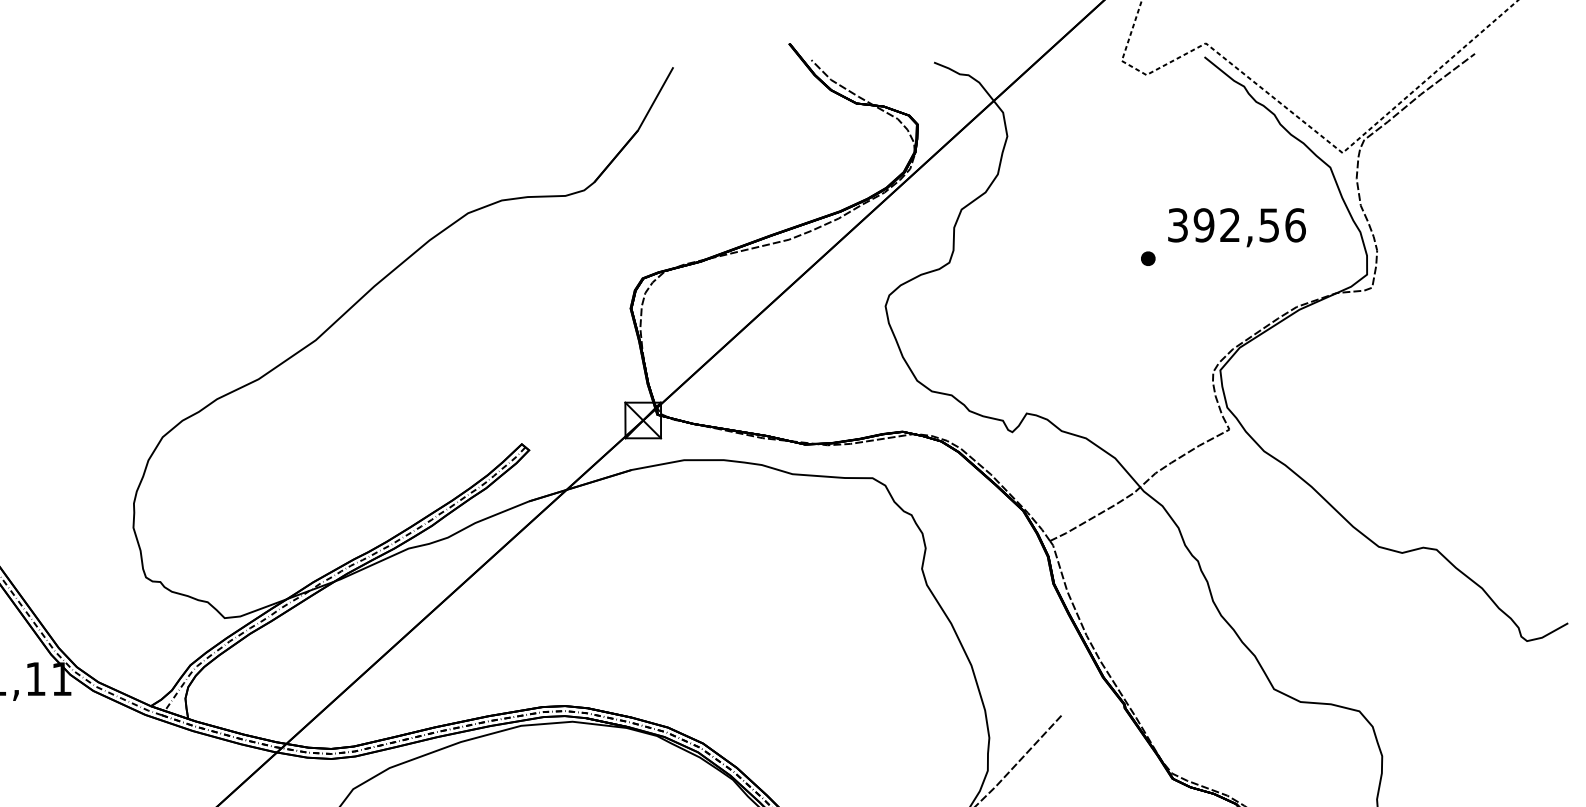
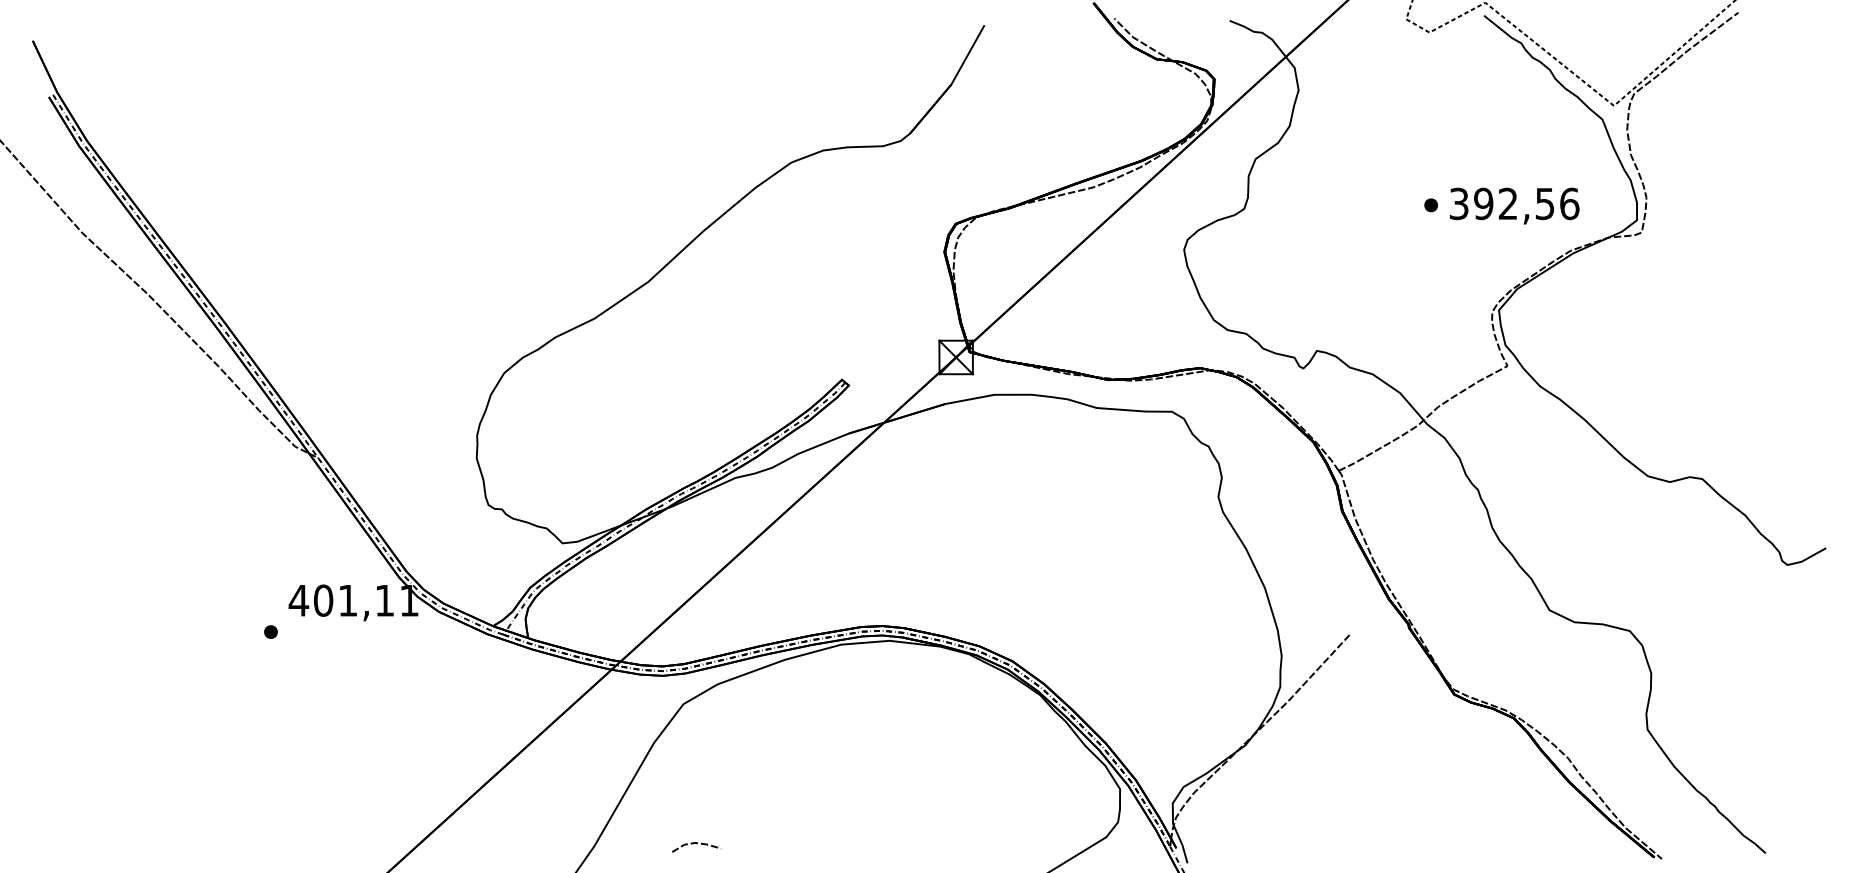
text: (1236, 227) -> (1514, 205), moved

